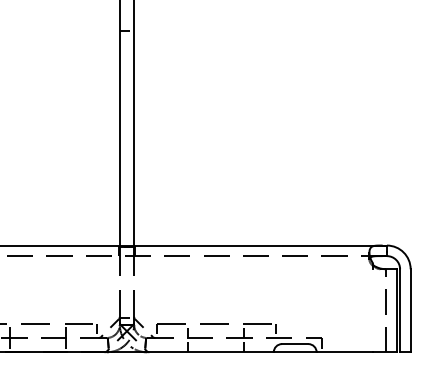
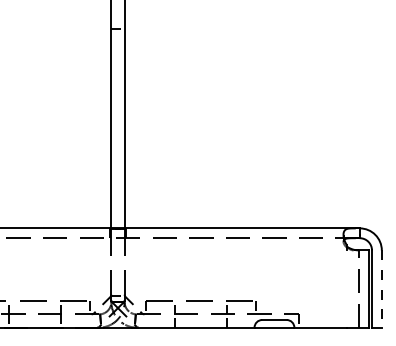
line: (410, 310) -> (381, 288), solid -> dashed

